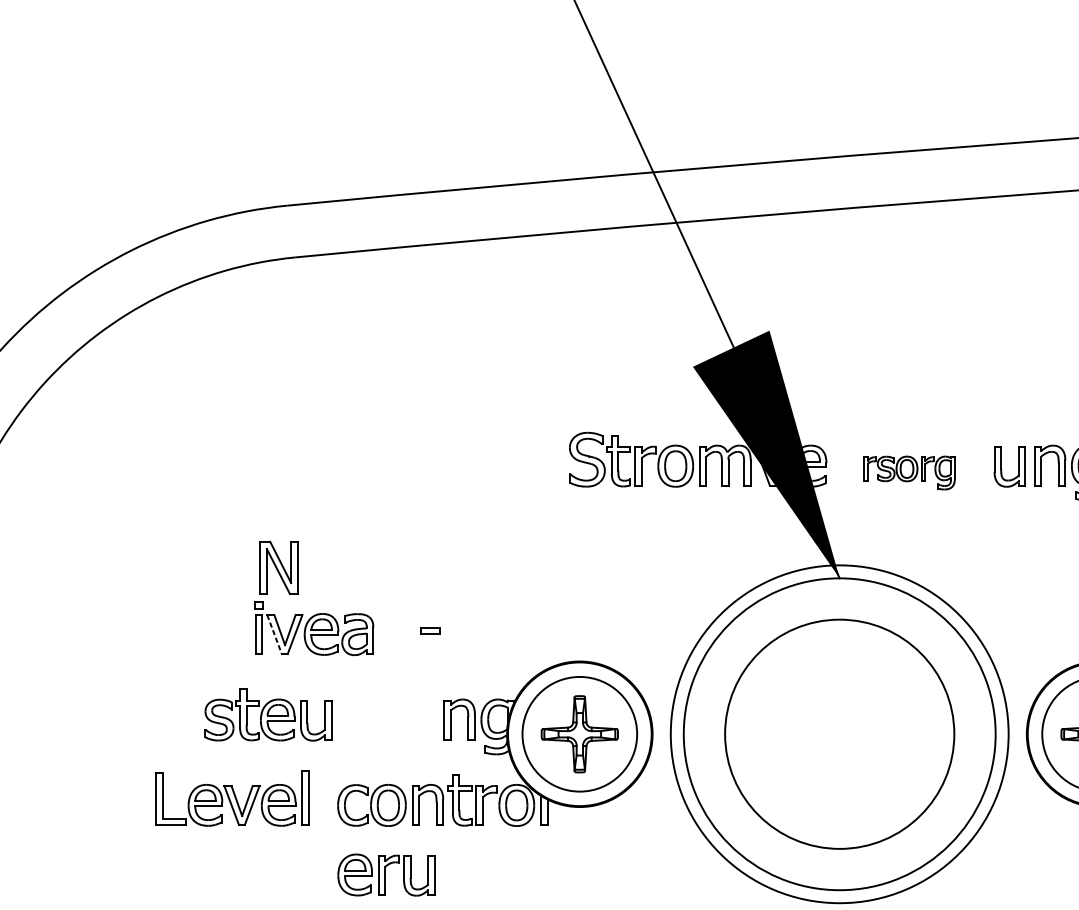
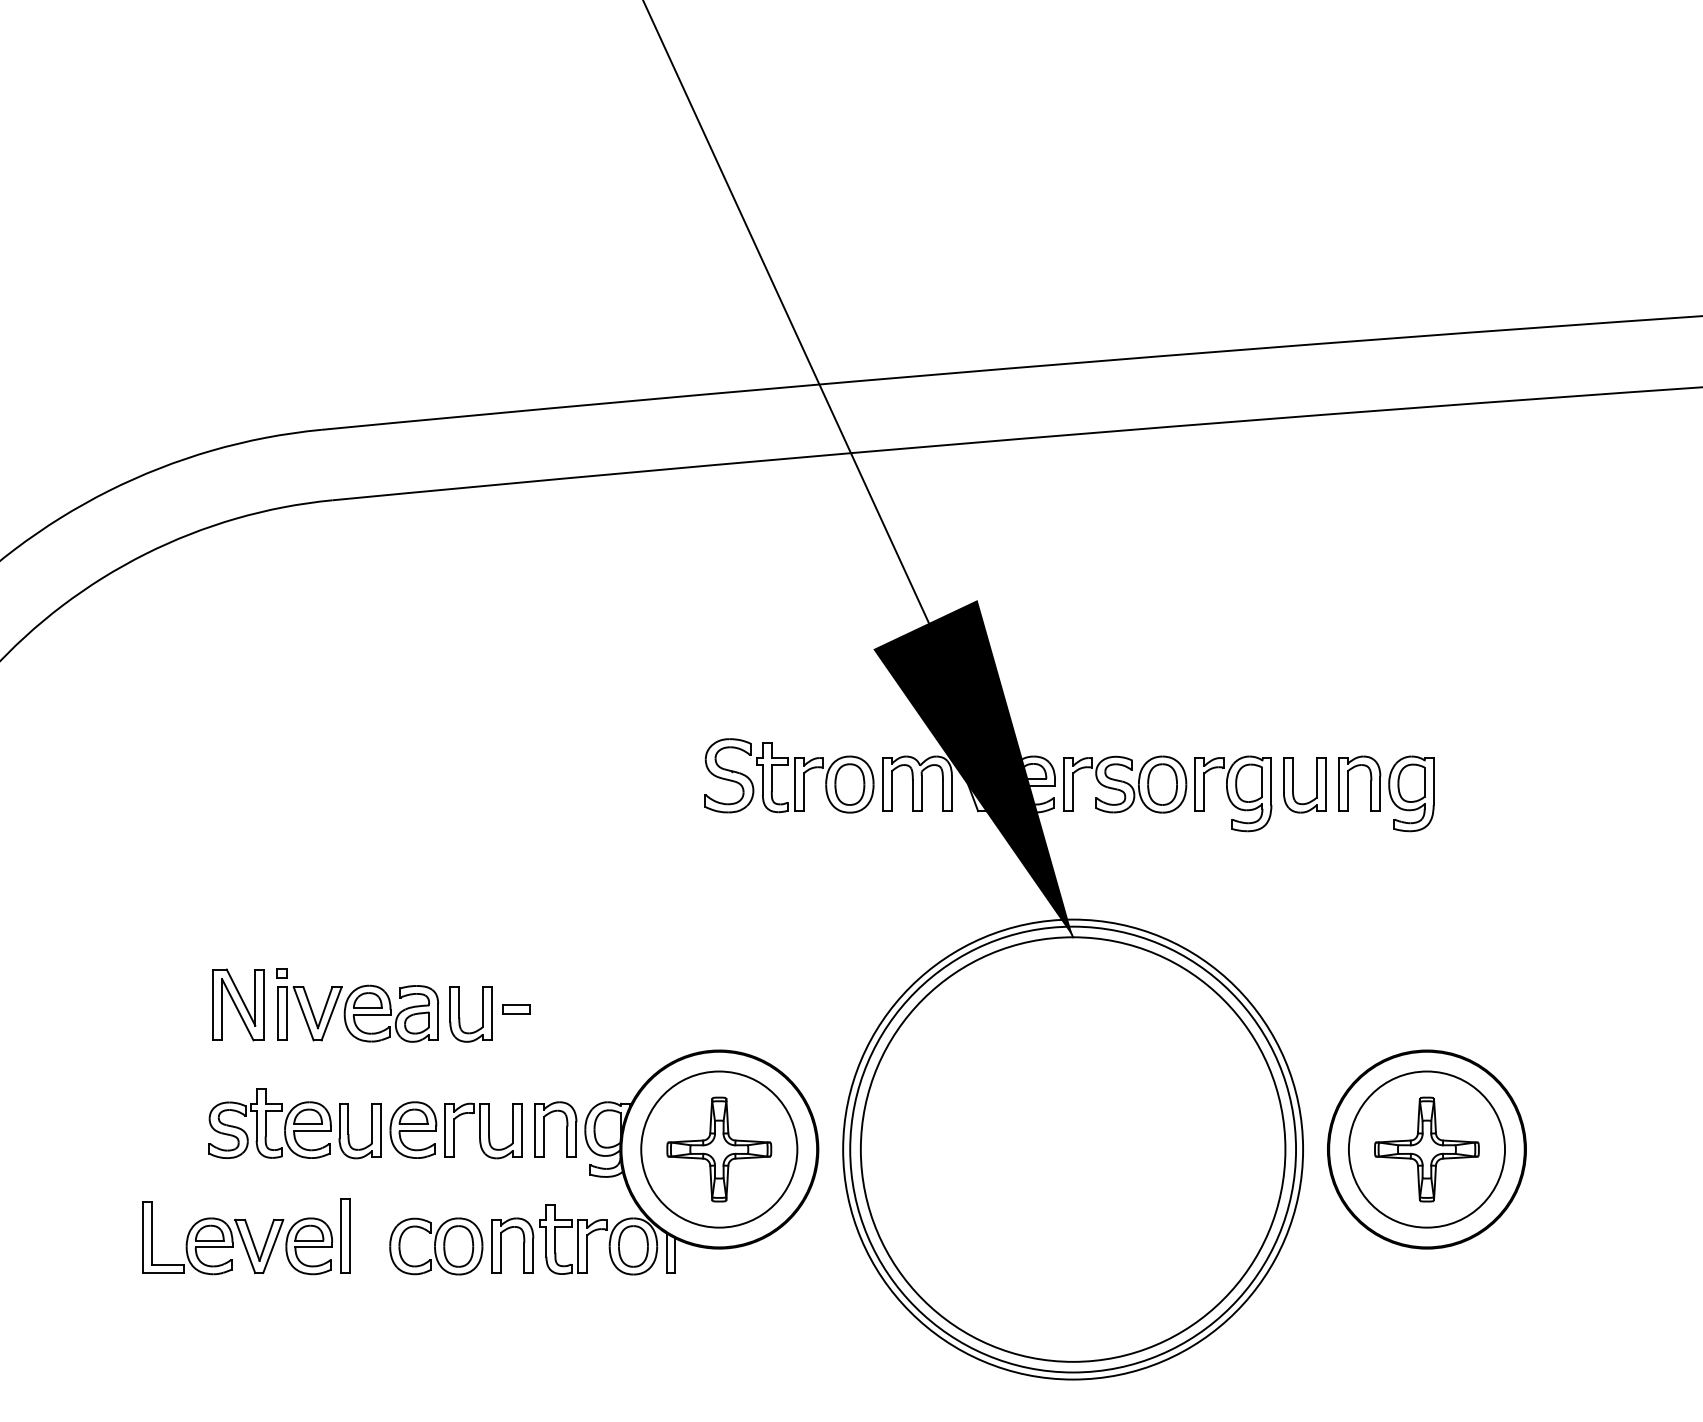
part: (909, 472) -> (1167, 793), size x1.67
part: (278, 567) -> (238, 1004), moved
line: (274, 635) -> (303, 1014), dashed -> solid
part: (389, 638) -> (460, 1018), added
circle: (839, 734) -> (1073, 1149), size x1.43
part: (386, 875) -> (455, 1130), moved

